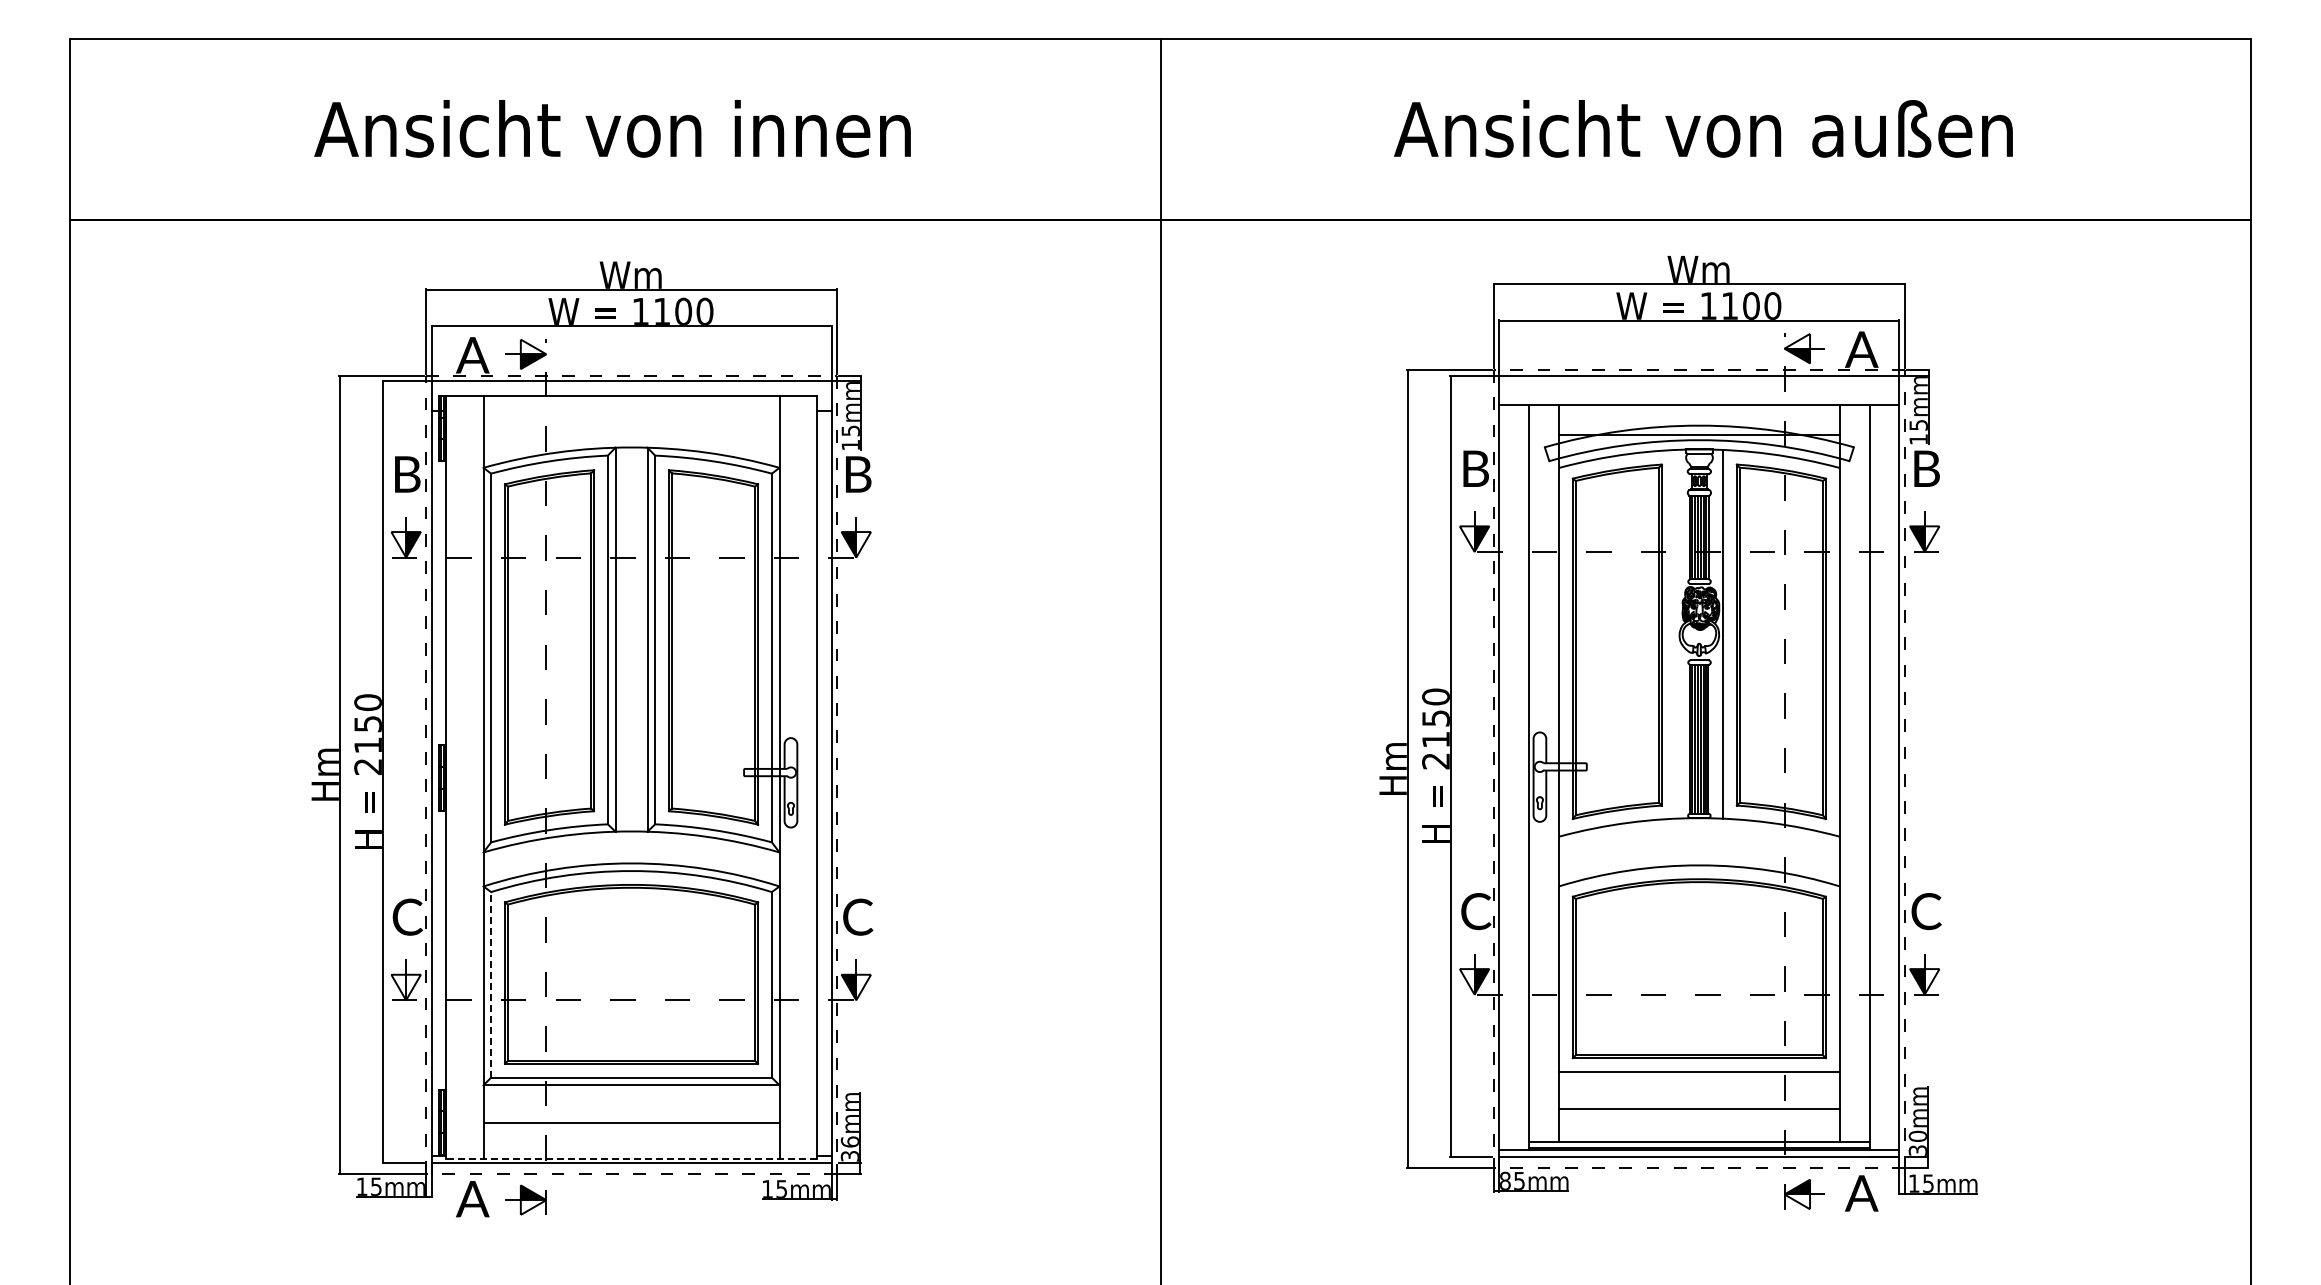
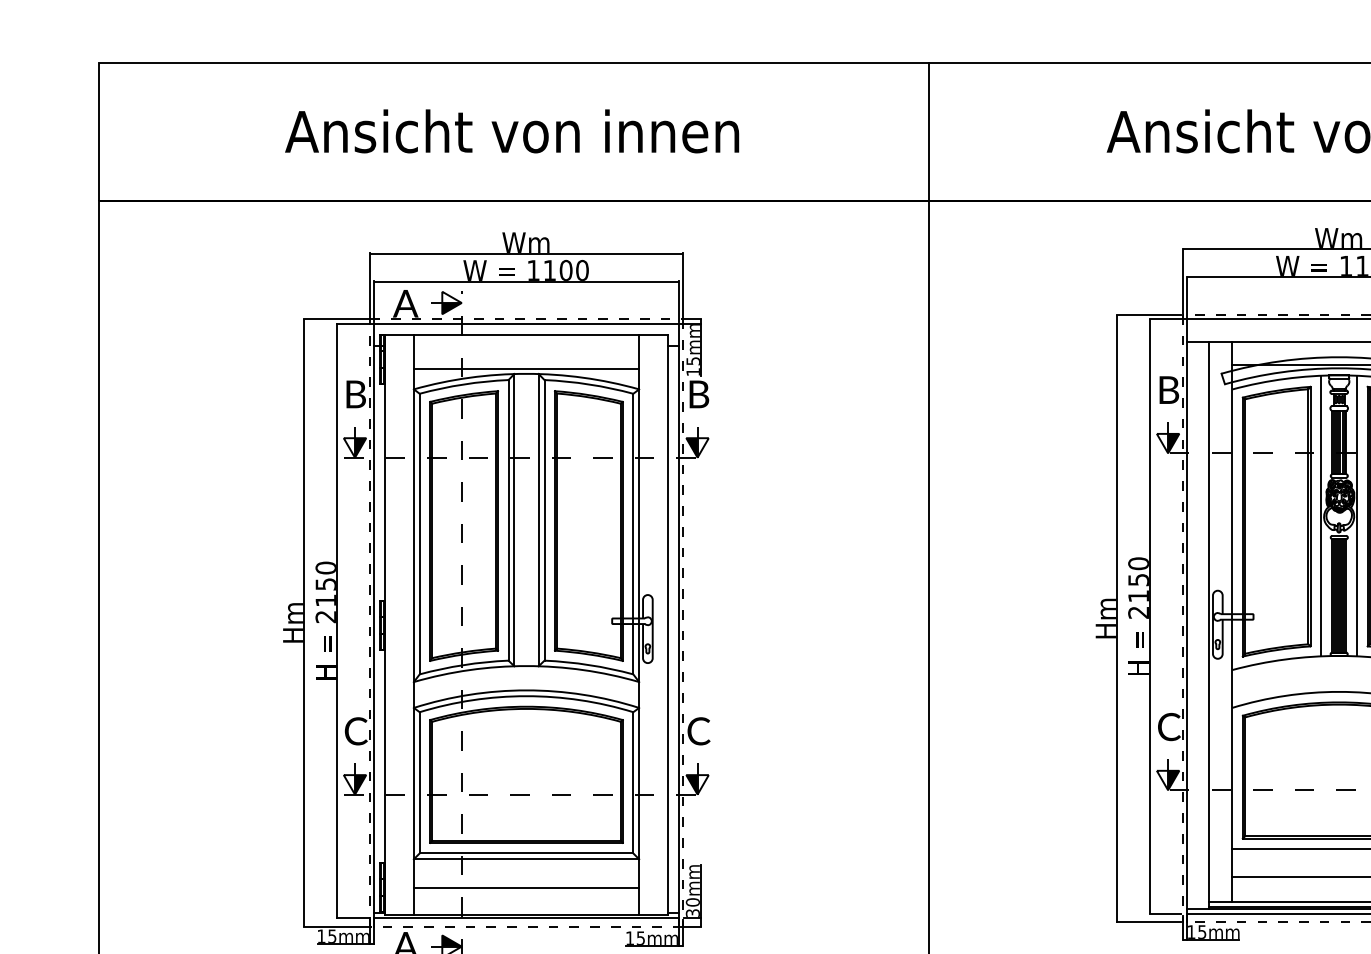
line: (631, 440) -> (526, 368), added
line: (1675, 633) -> (1320, 515), added
line: (491, 984) -> (419, 782), dashed -> solid
fill: (413, 987) -> (360, 784), added
text: (849, 1141) -> (692, 902), 36mm -> 30mm
line: (631, 1158) -> (526, 914), dashed -> solid
text: (1505, 1180) -> (1191, 931), 85mm -> 15mm

